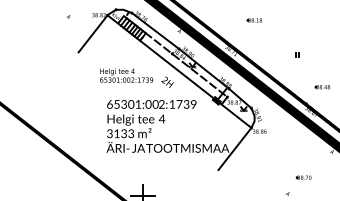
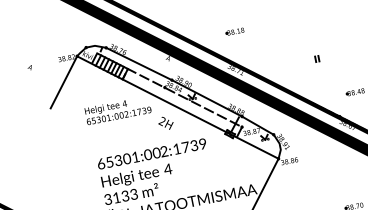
part: (254, 20) -> (234, 31), moved
text: (126, 75) -> (117, 110), moved

